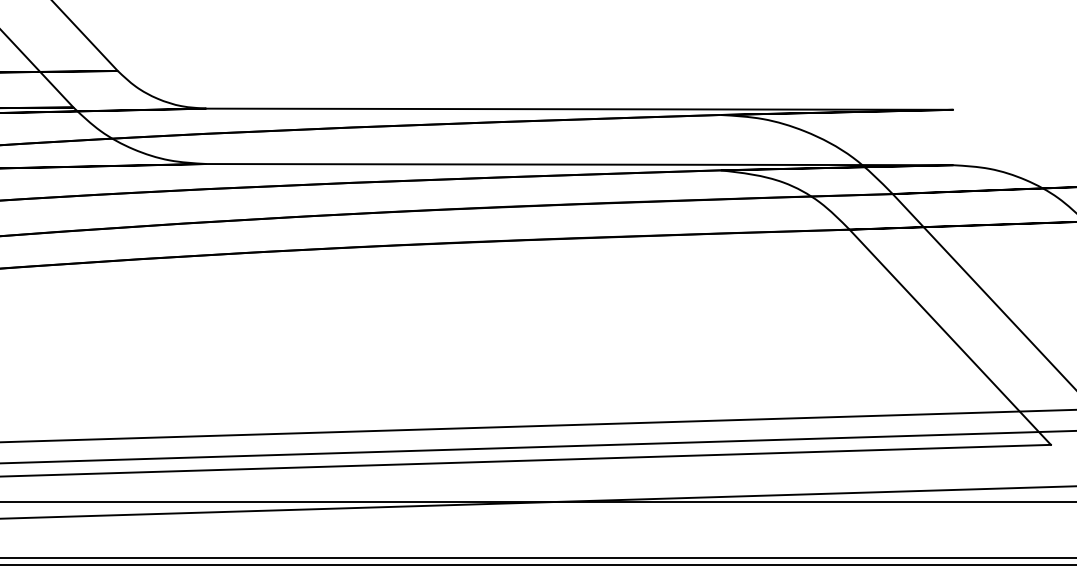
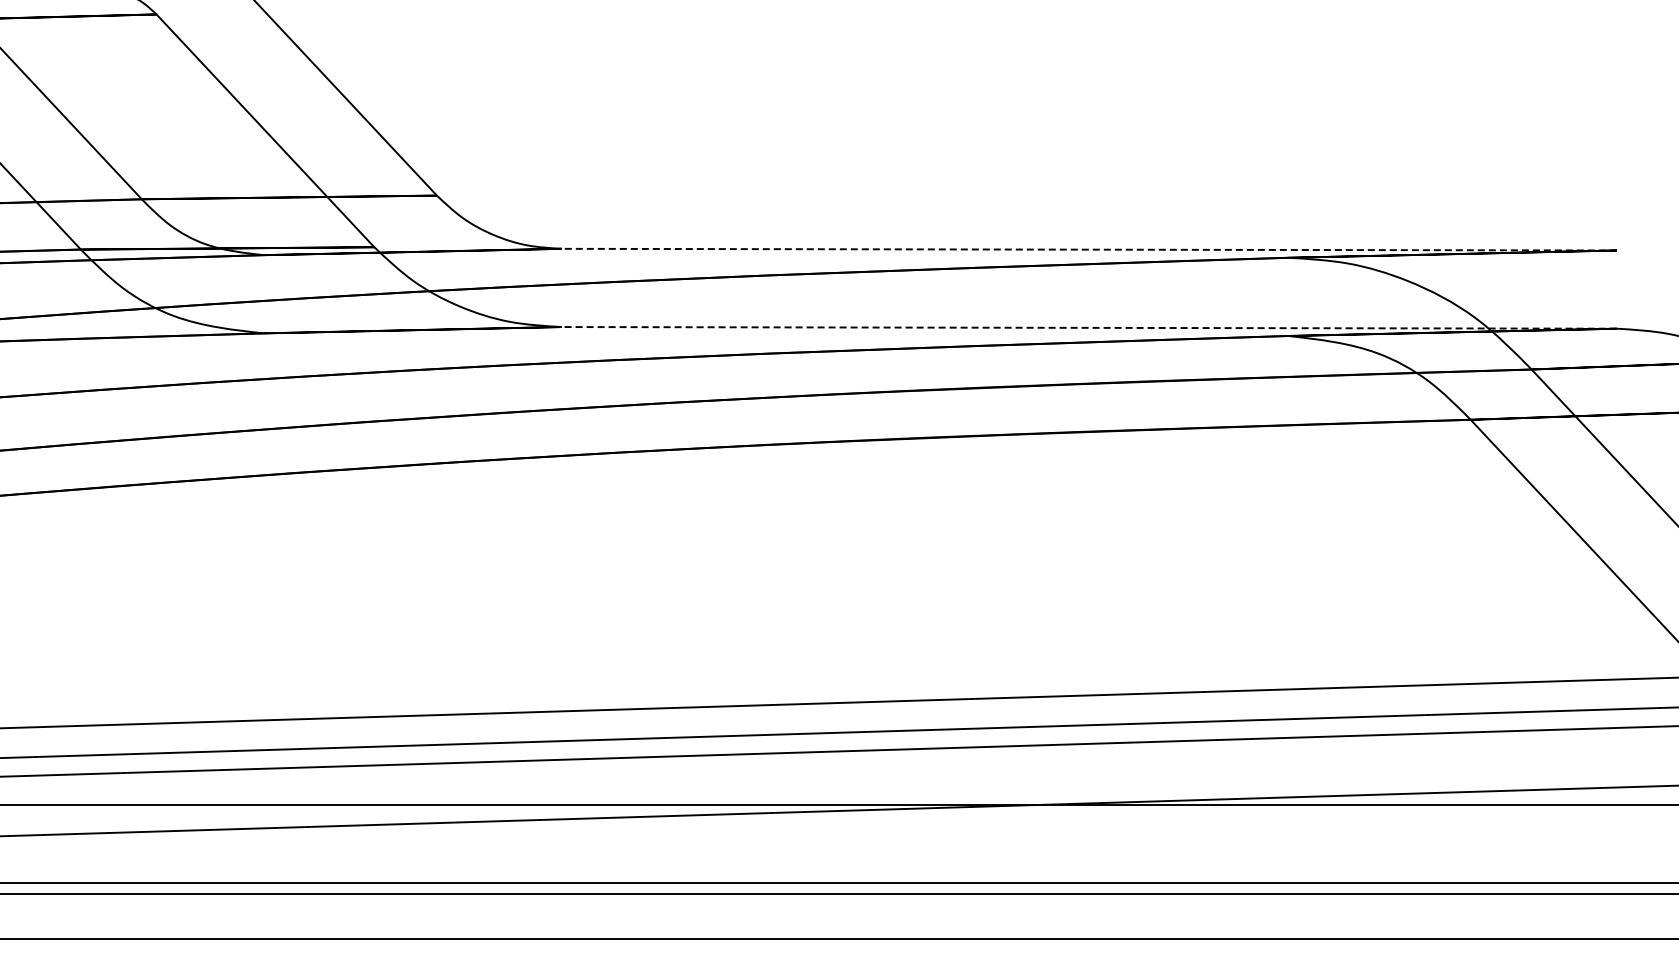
line: (579, 109) -> (1088, 249), solid -> dashed
line: (579, 164) -> (1088, 327), solid -> dashed

